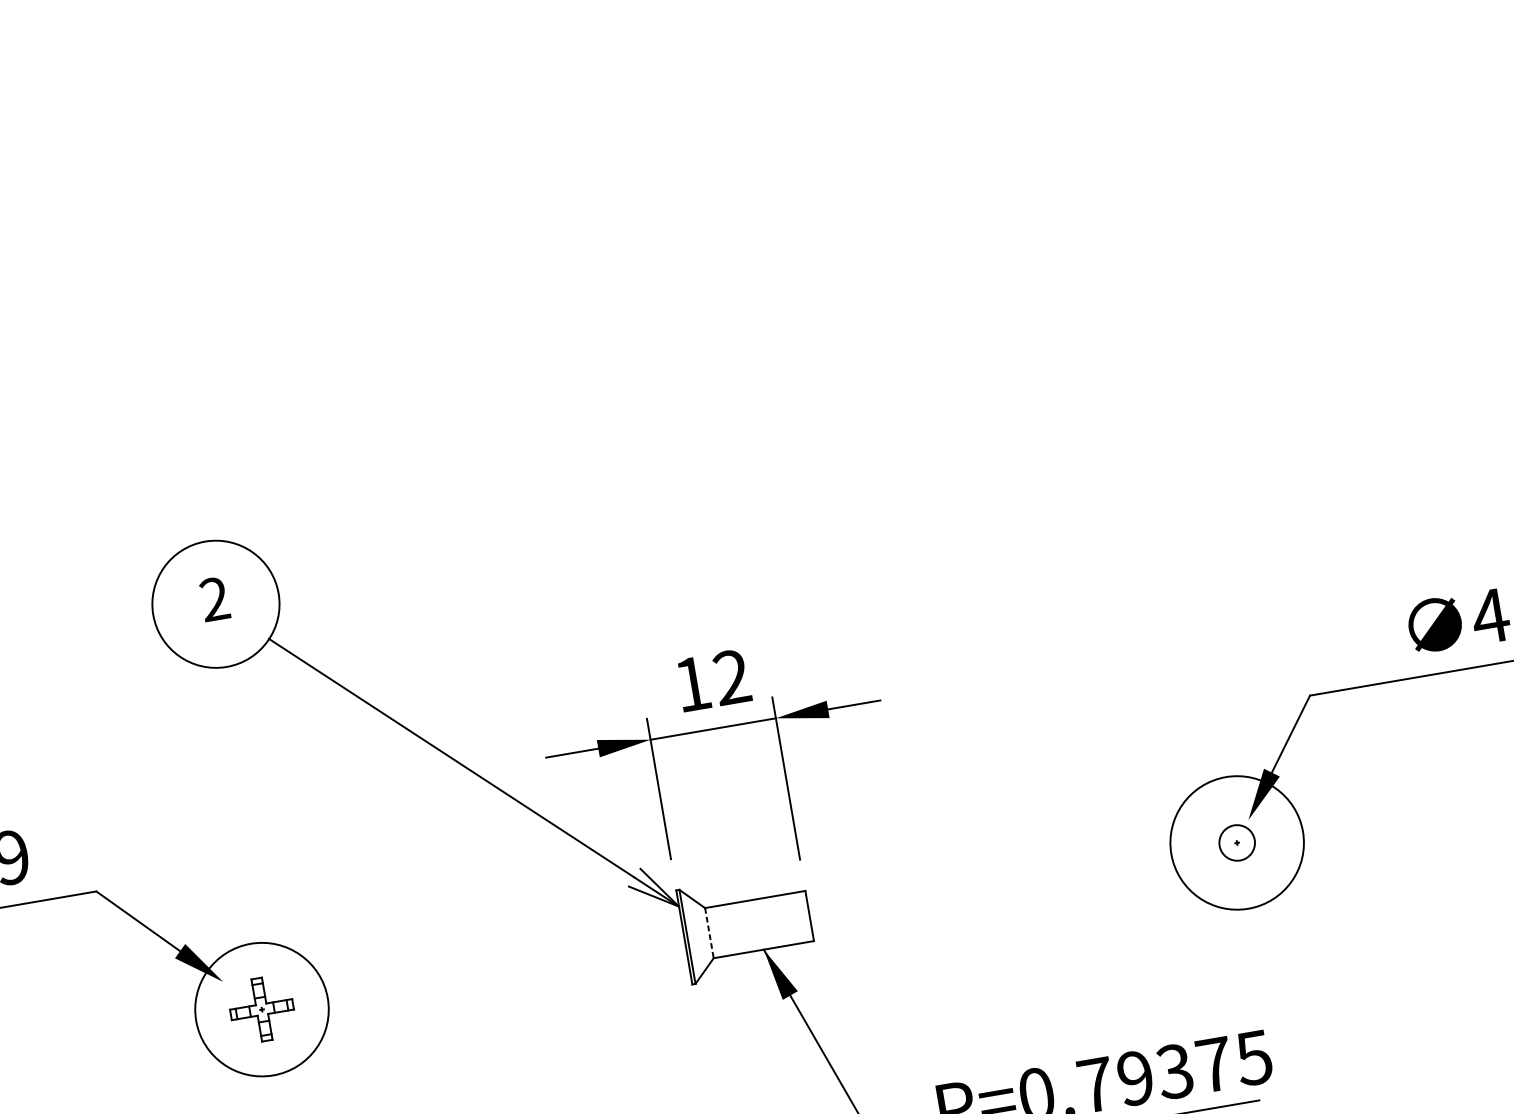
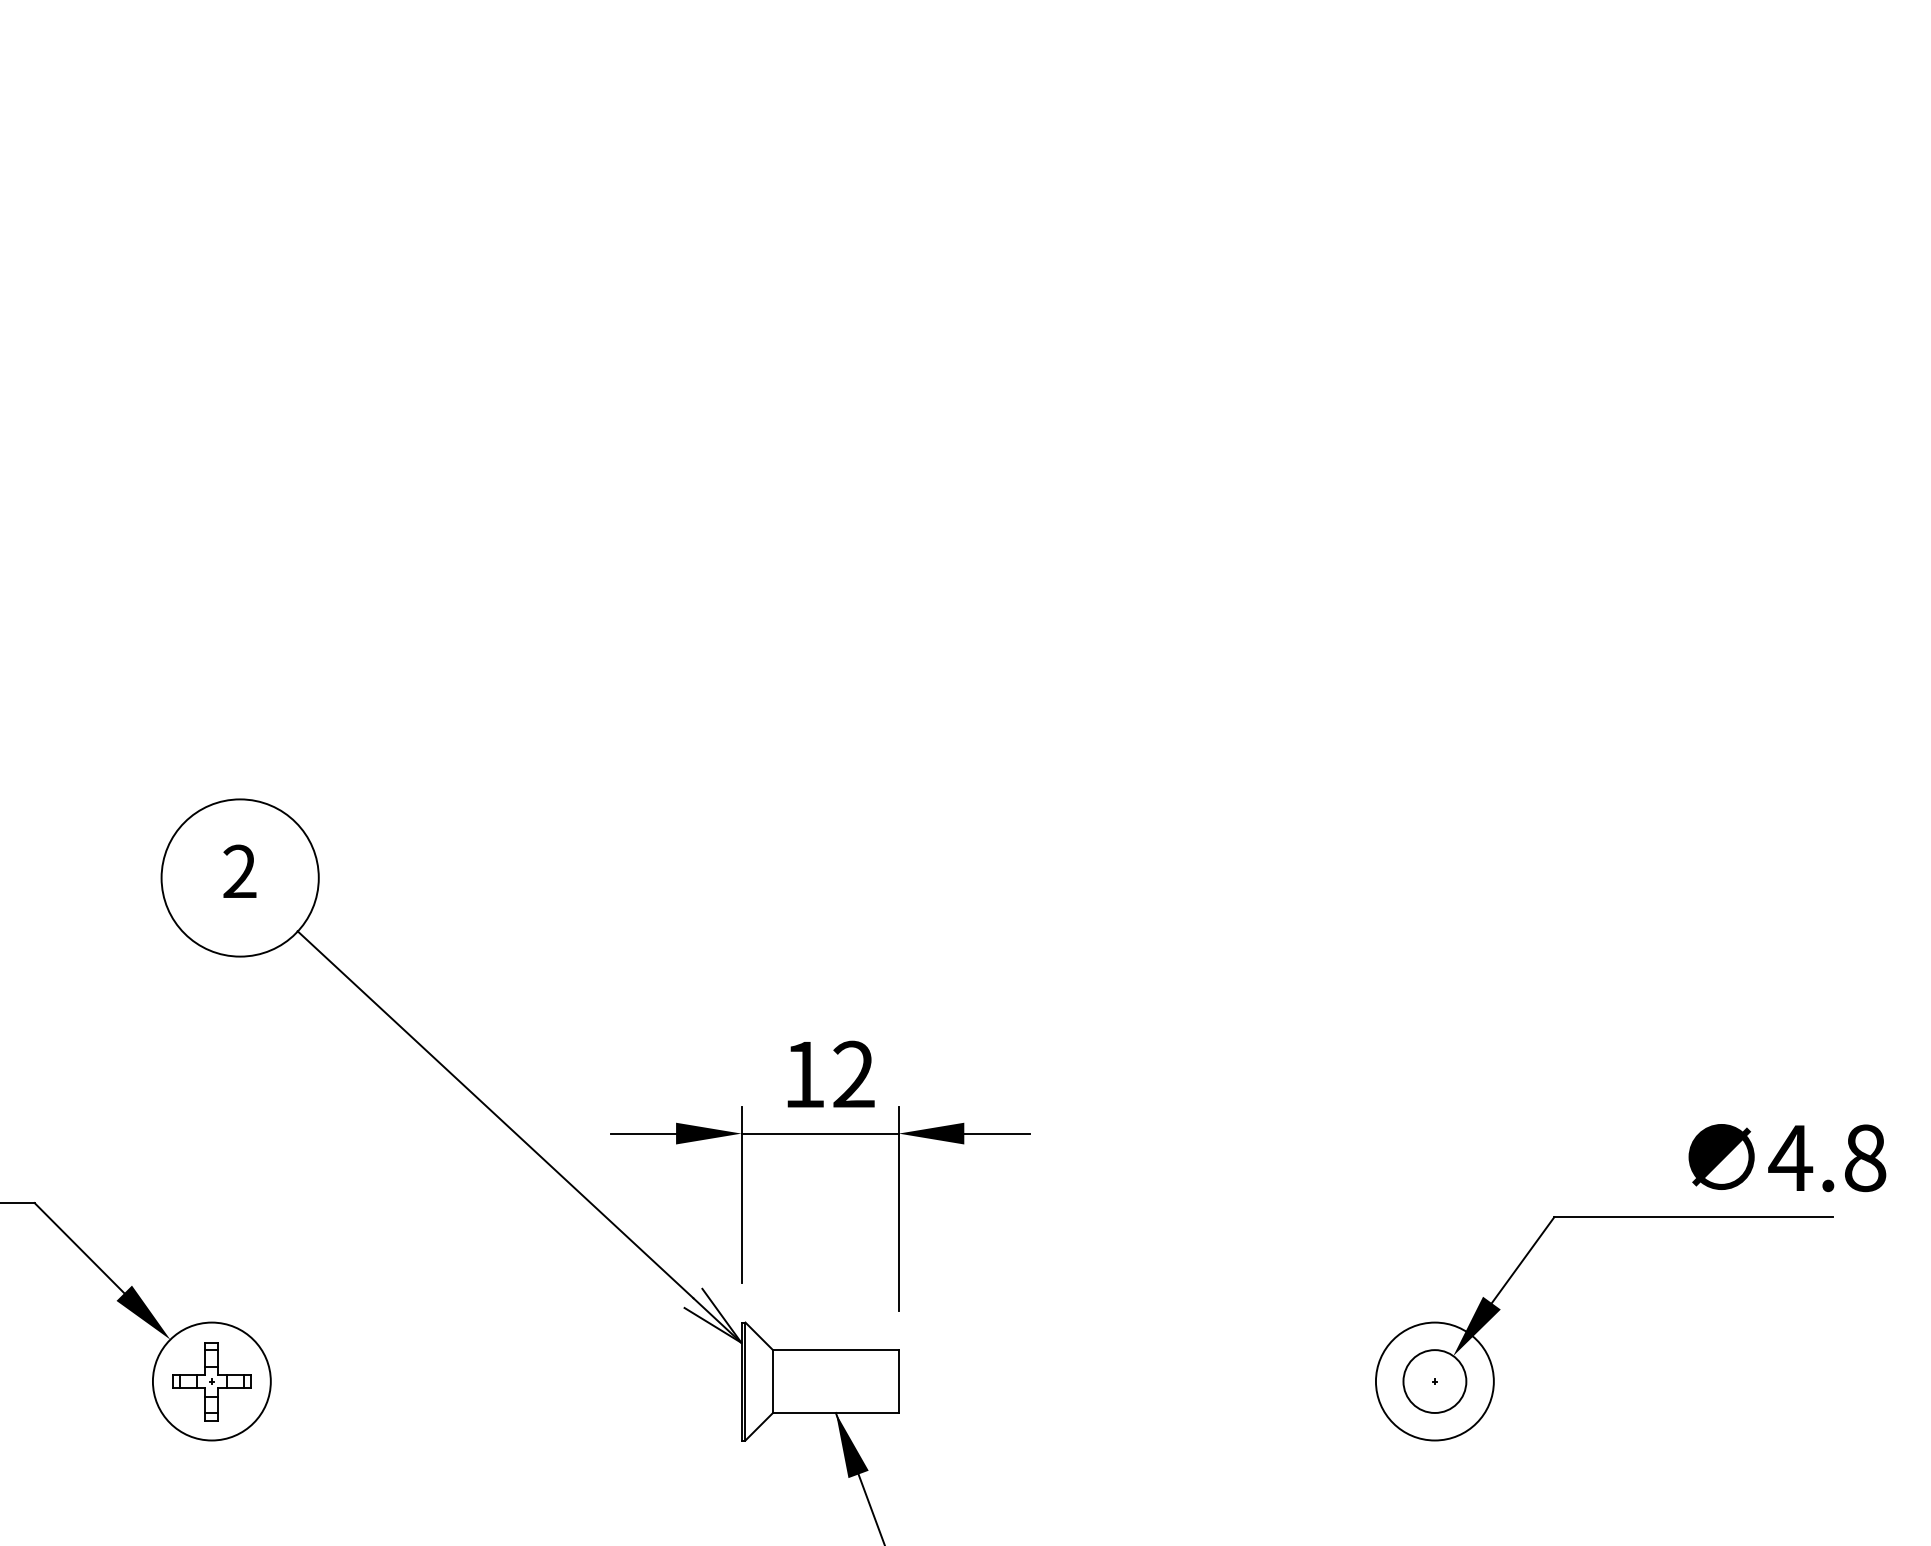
circle: (1236, 842) -> (1434, 1381), size x0.71
circle: (1236, 842) -> (1434, 1381), size x1.43
line: (709, 933) -> (773, 1382), dashed -> solid
circle: (261, 1009) -> (211, 1381), size x0.71

